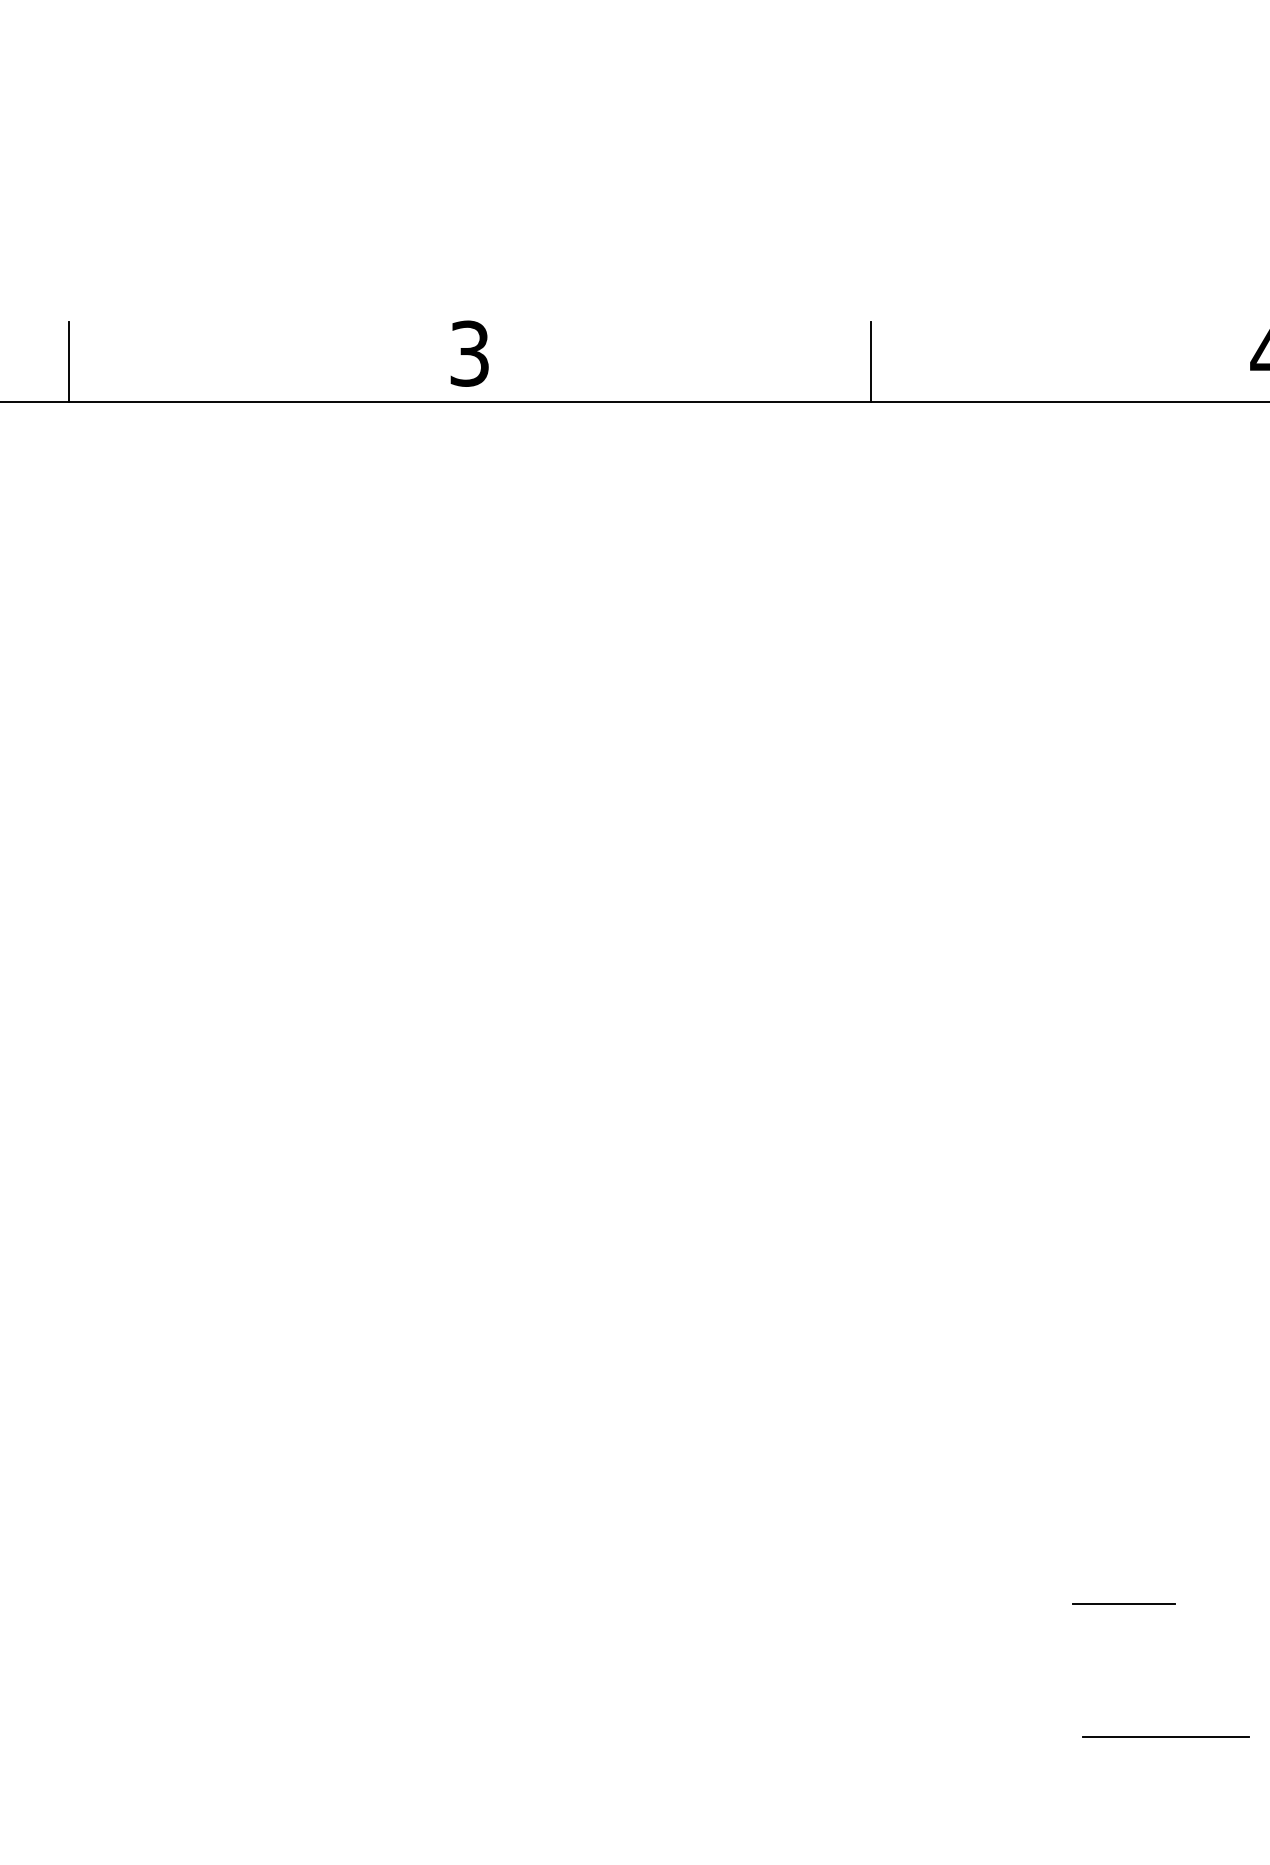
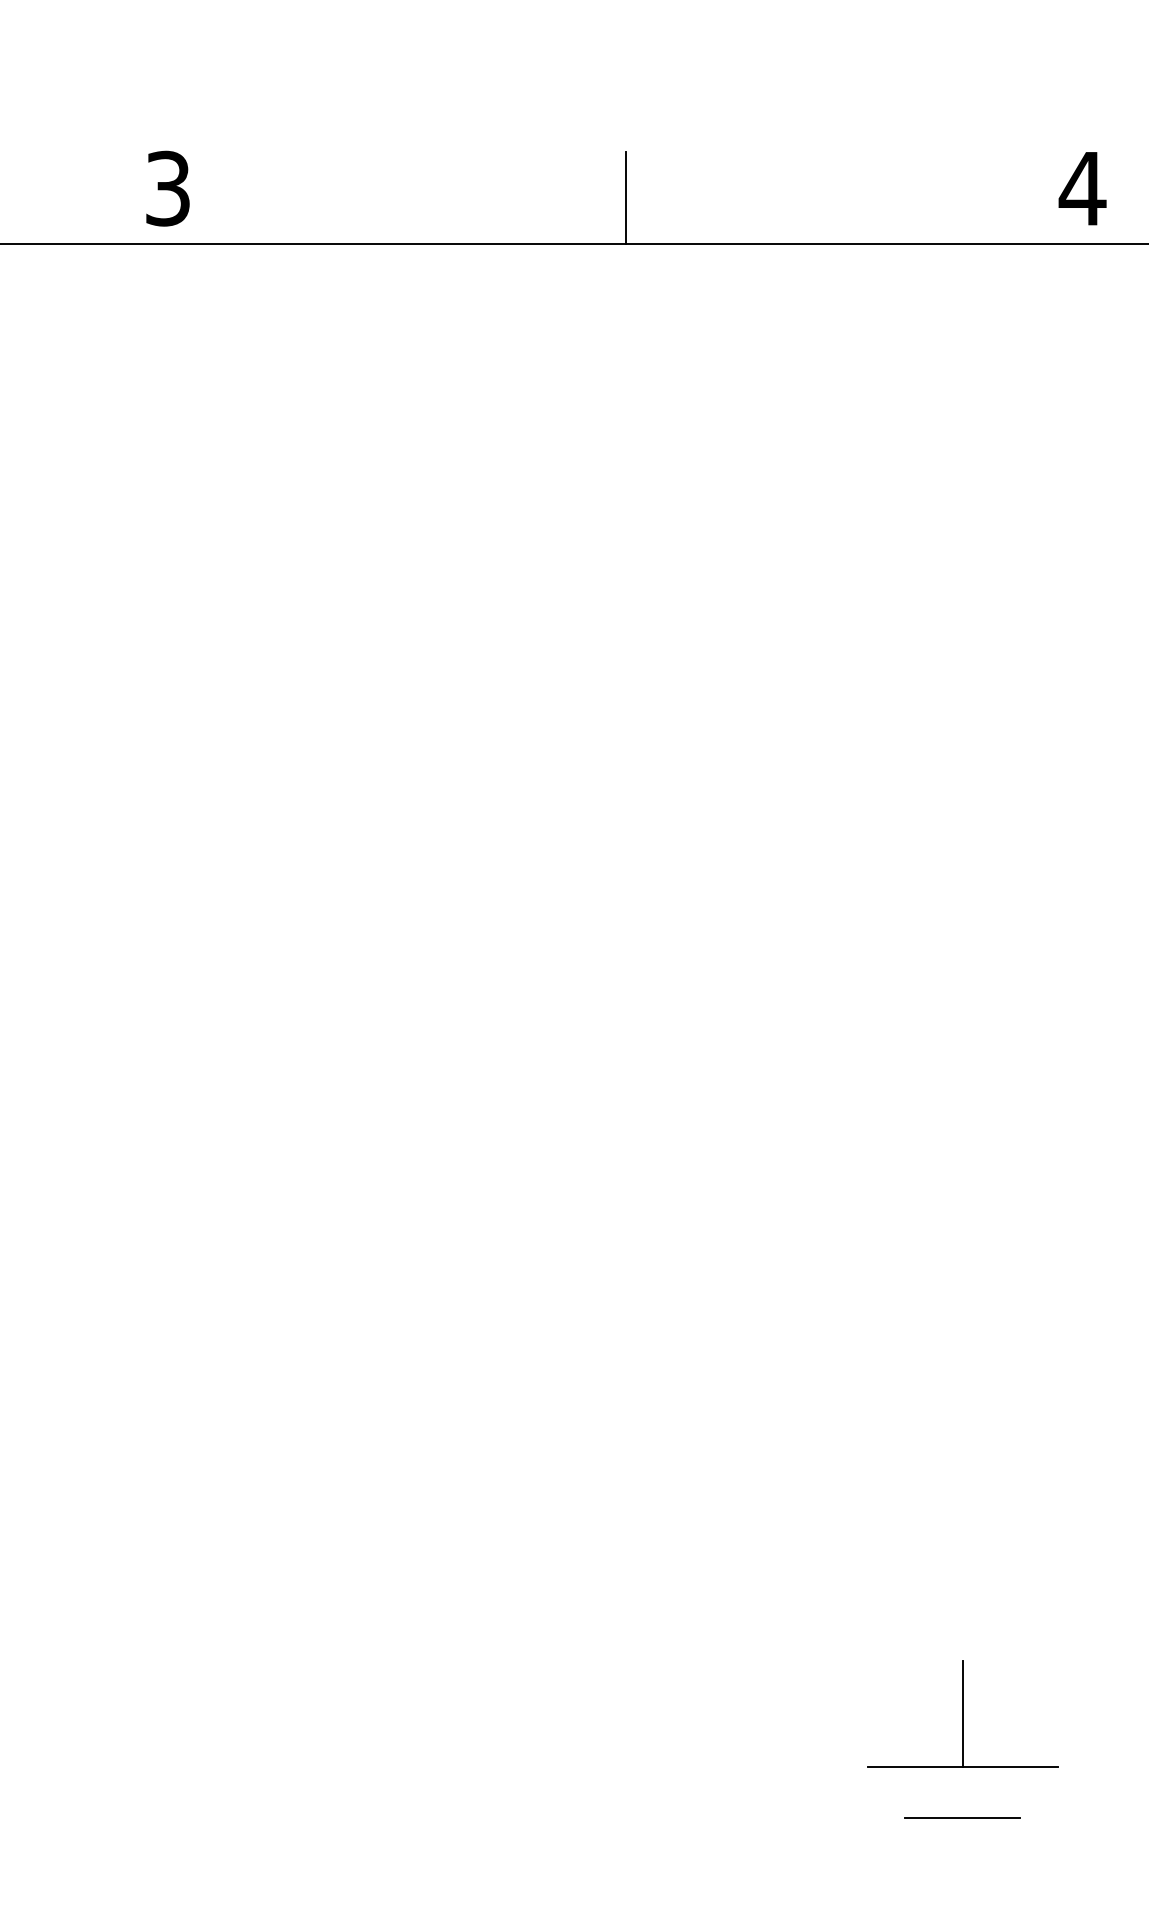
line: (1123, 1603) -> (962, 1817), moved
line: (1165, 1690) -> (962, 1714), added

